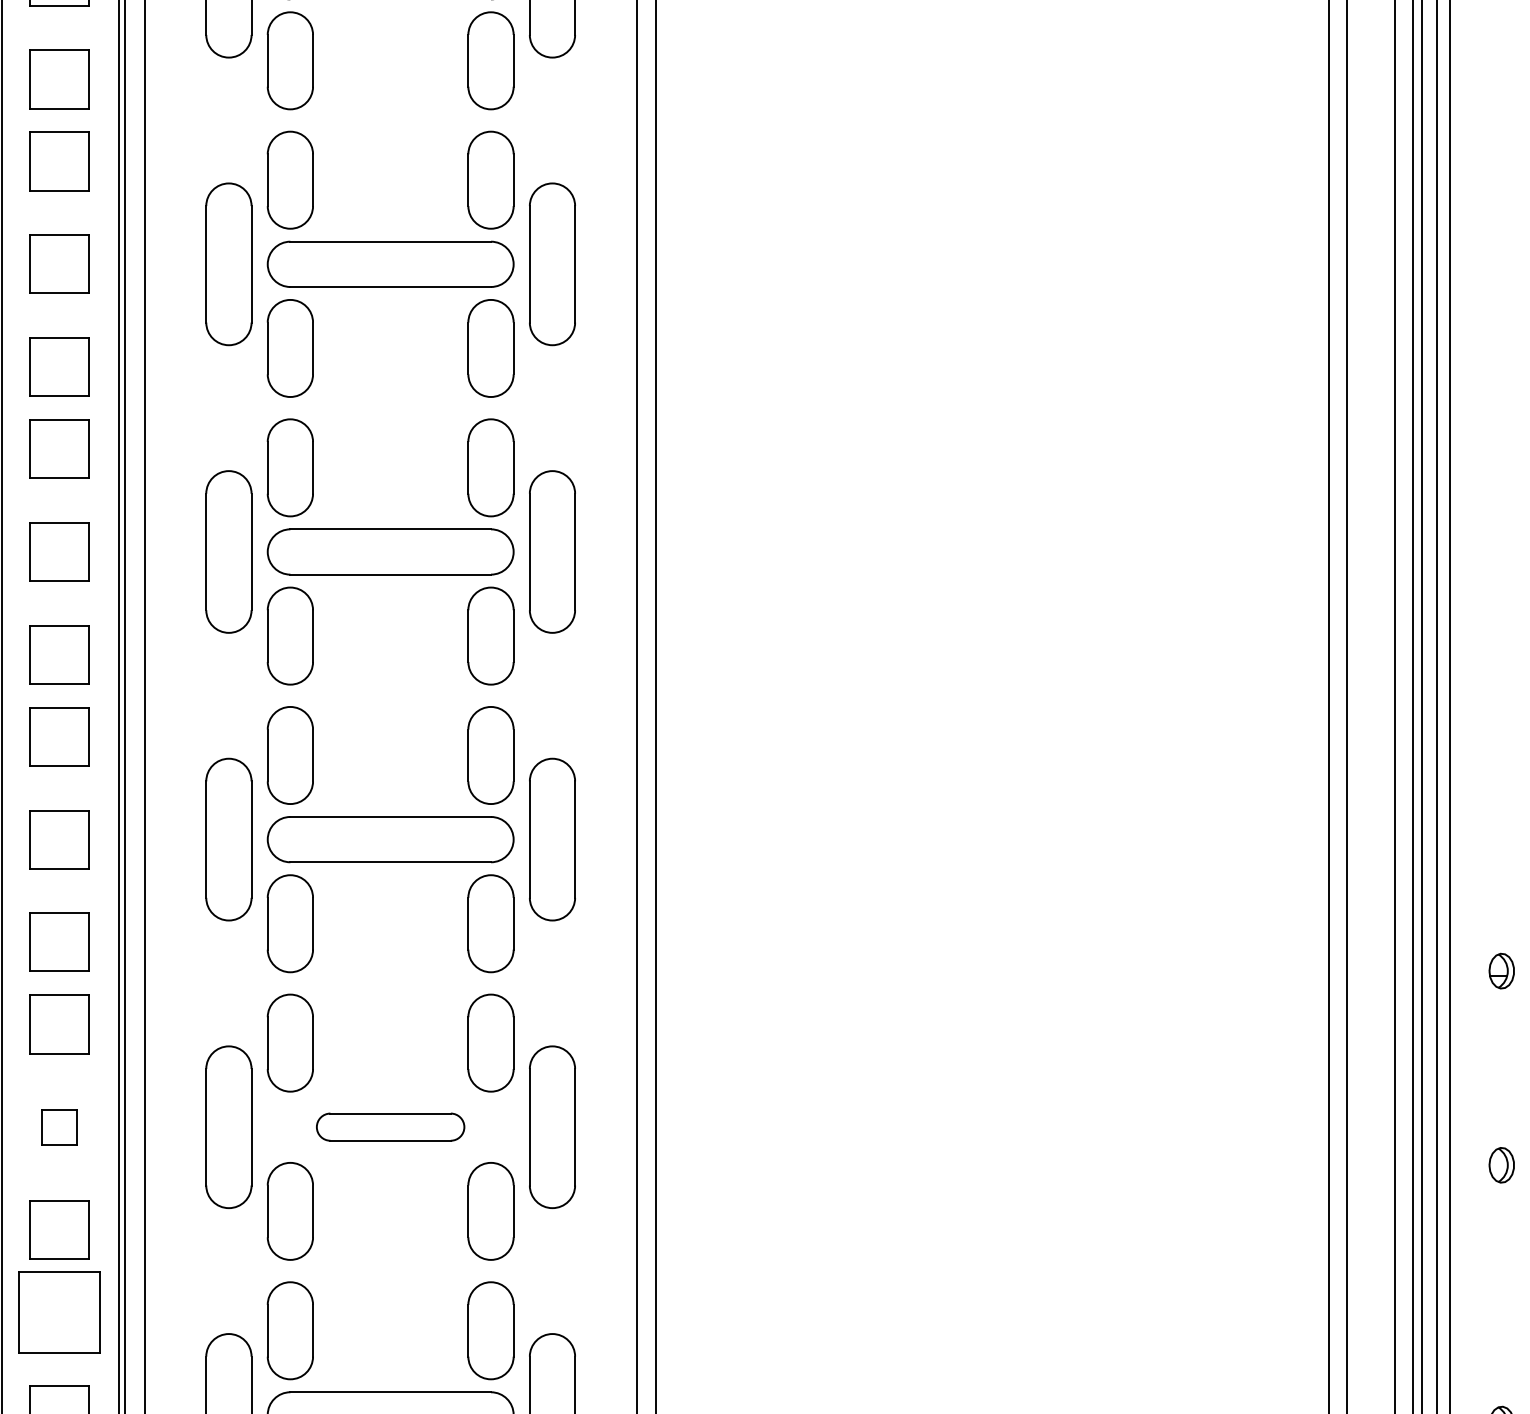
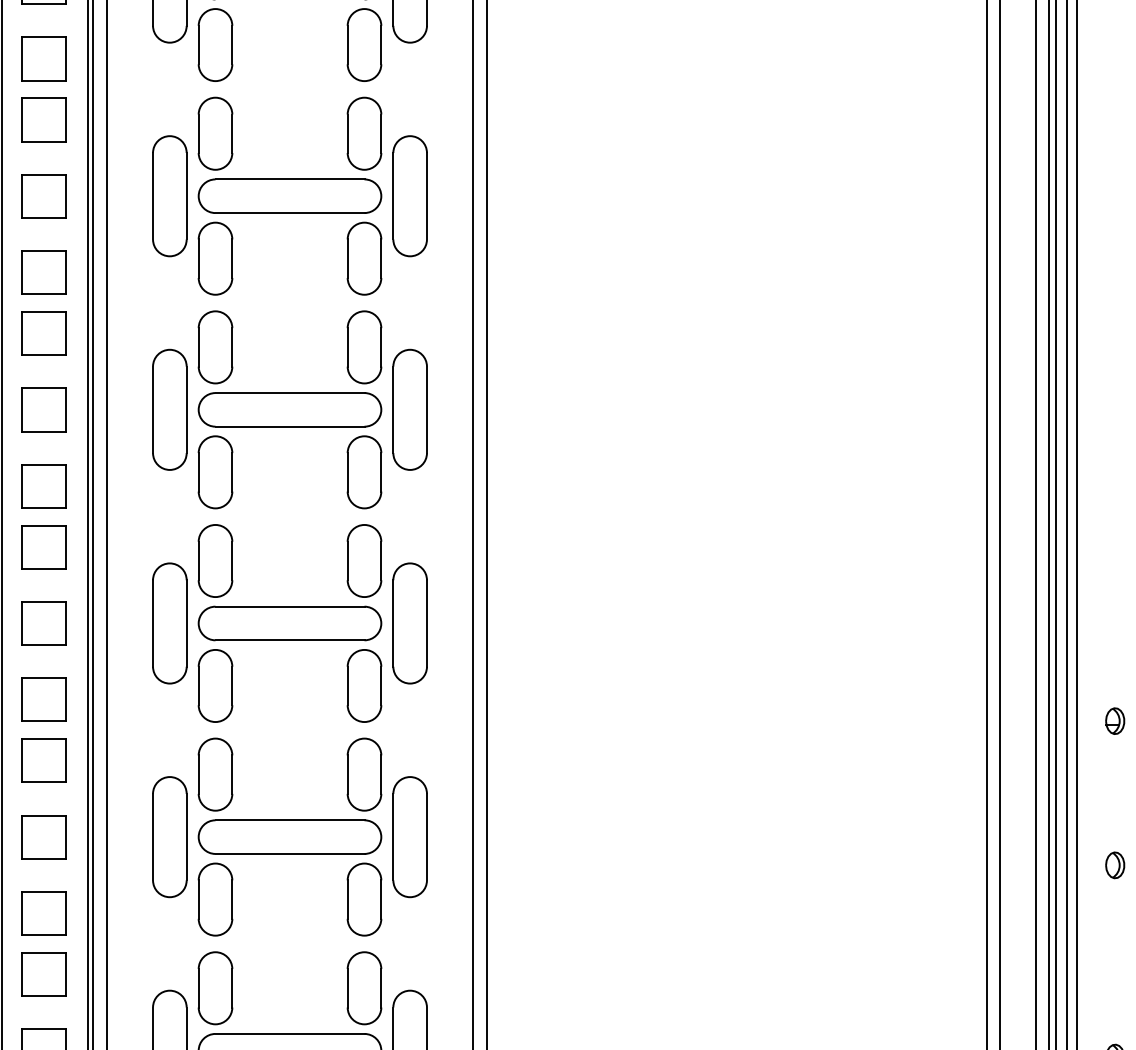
part: (59, 1126) -> (44, 836), size x1.67
part: (390, 1126) -> (289, 836), size x1.67
part: (59, 1311) -> (44, 973), size x0.71

